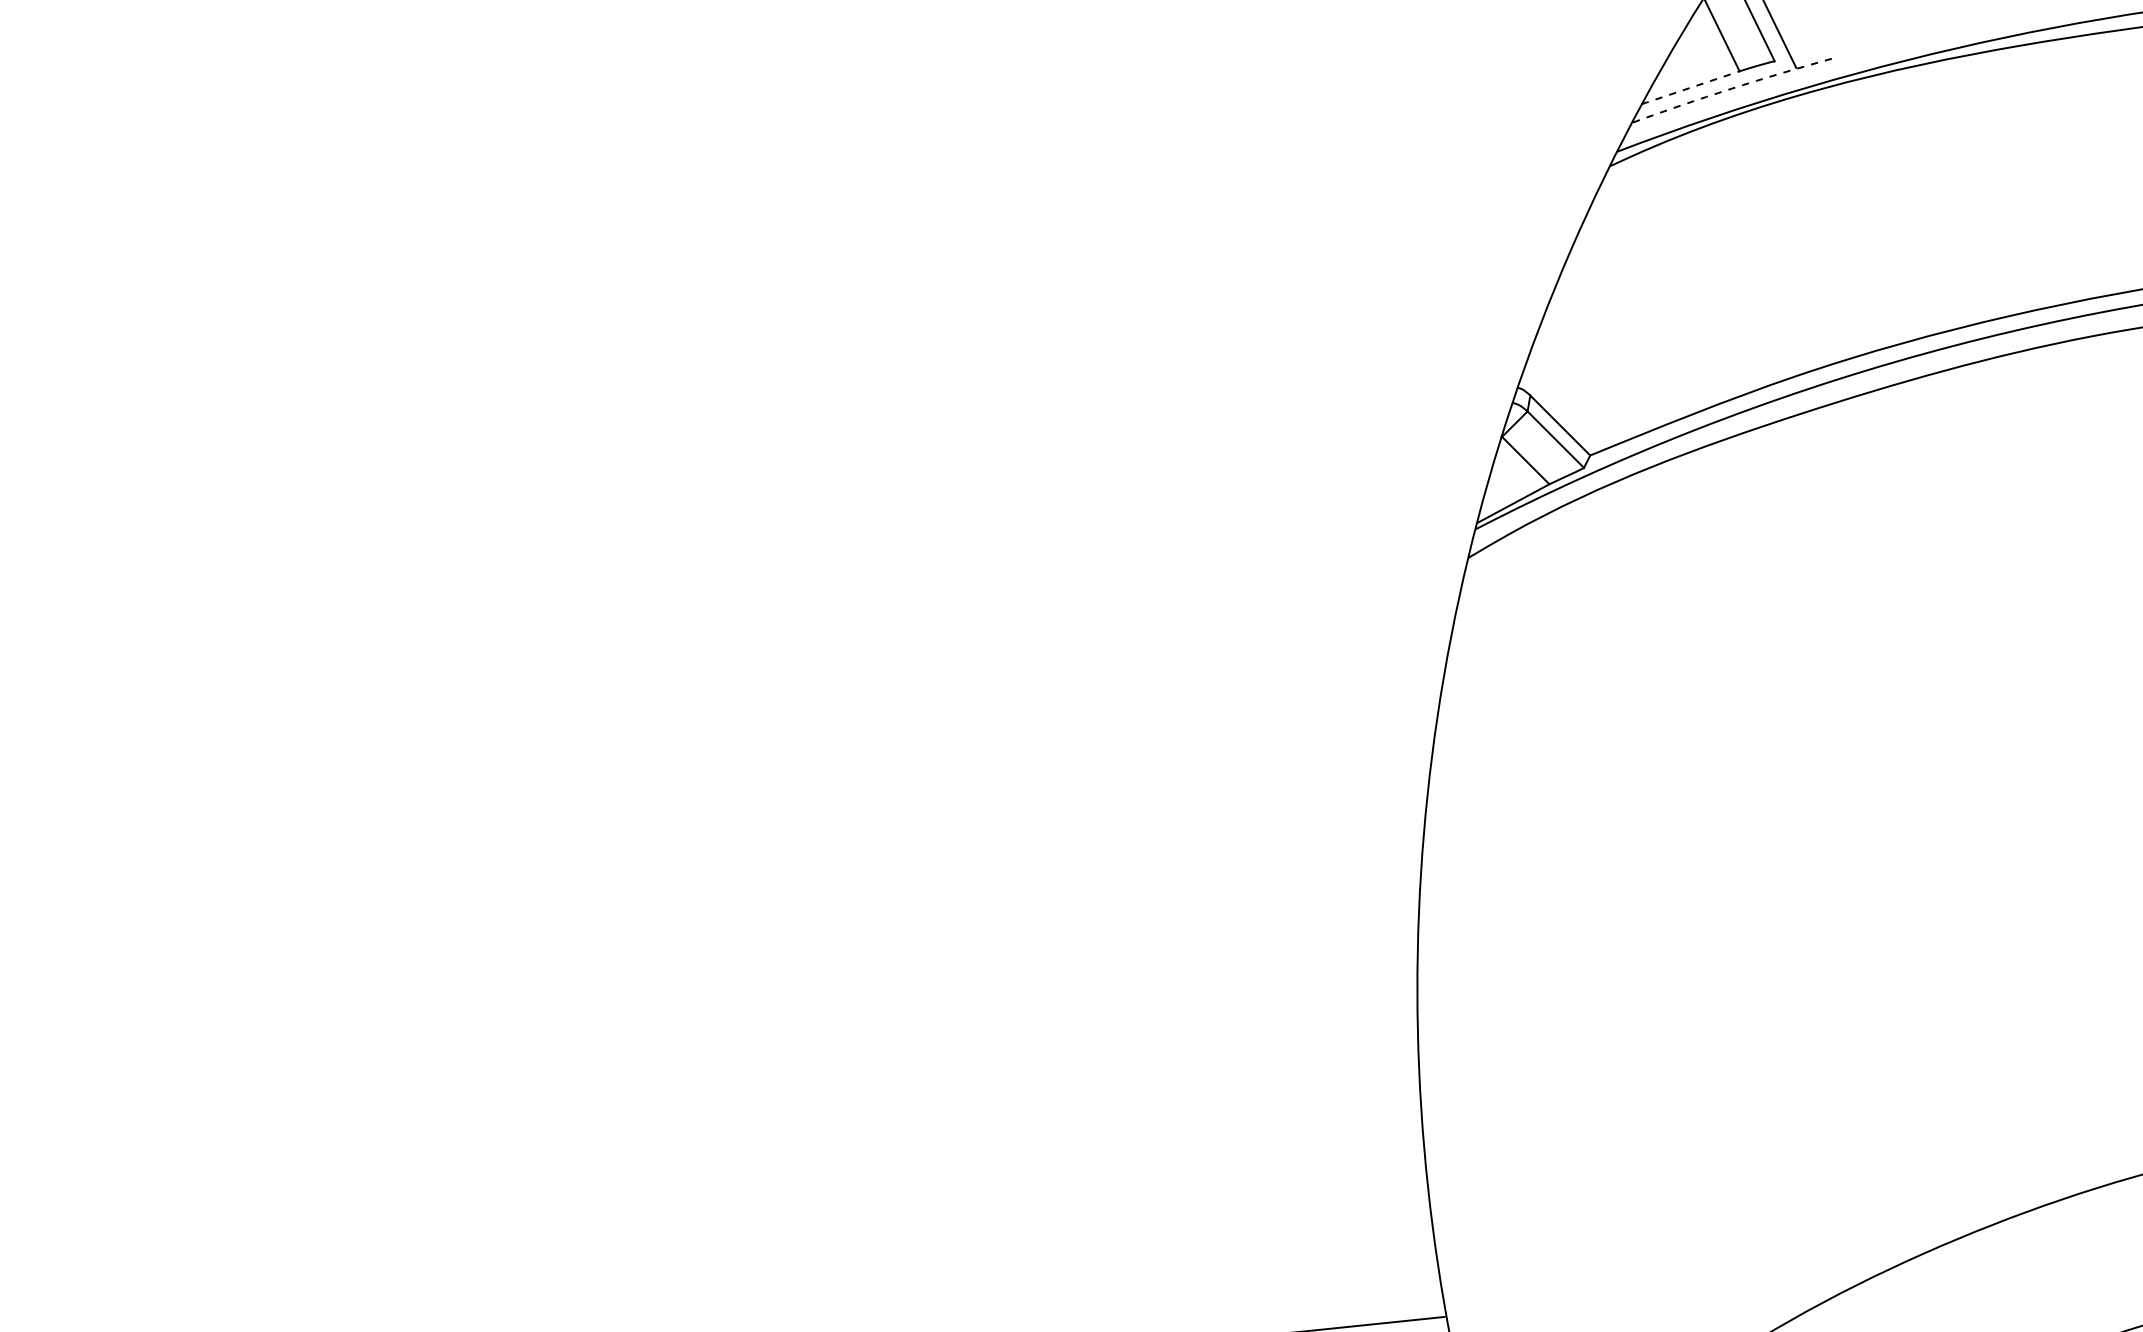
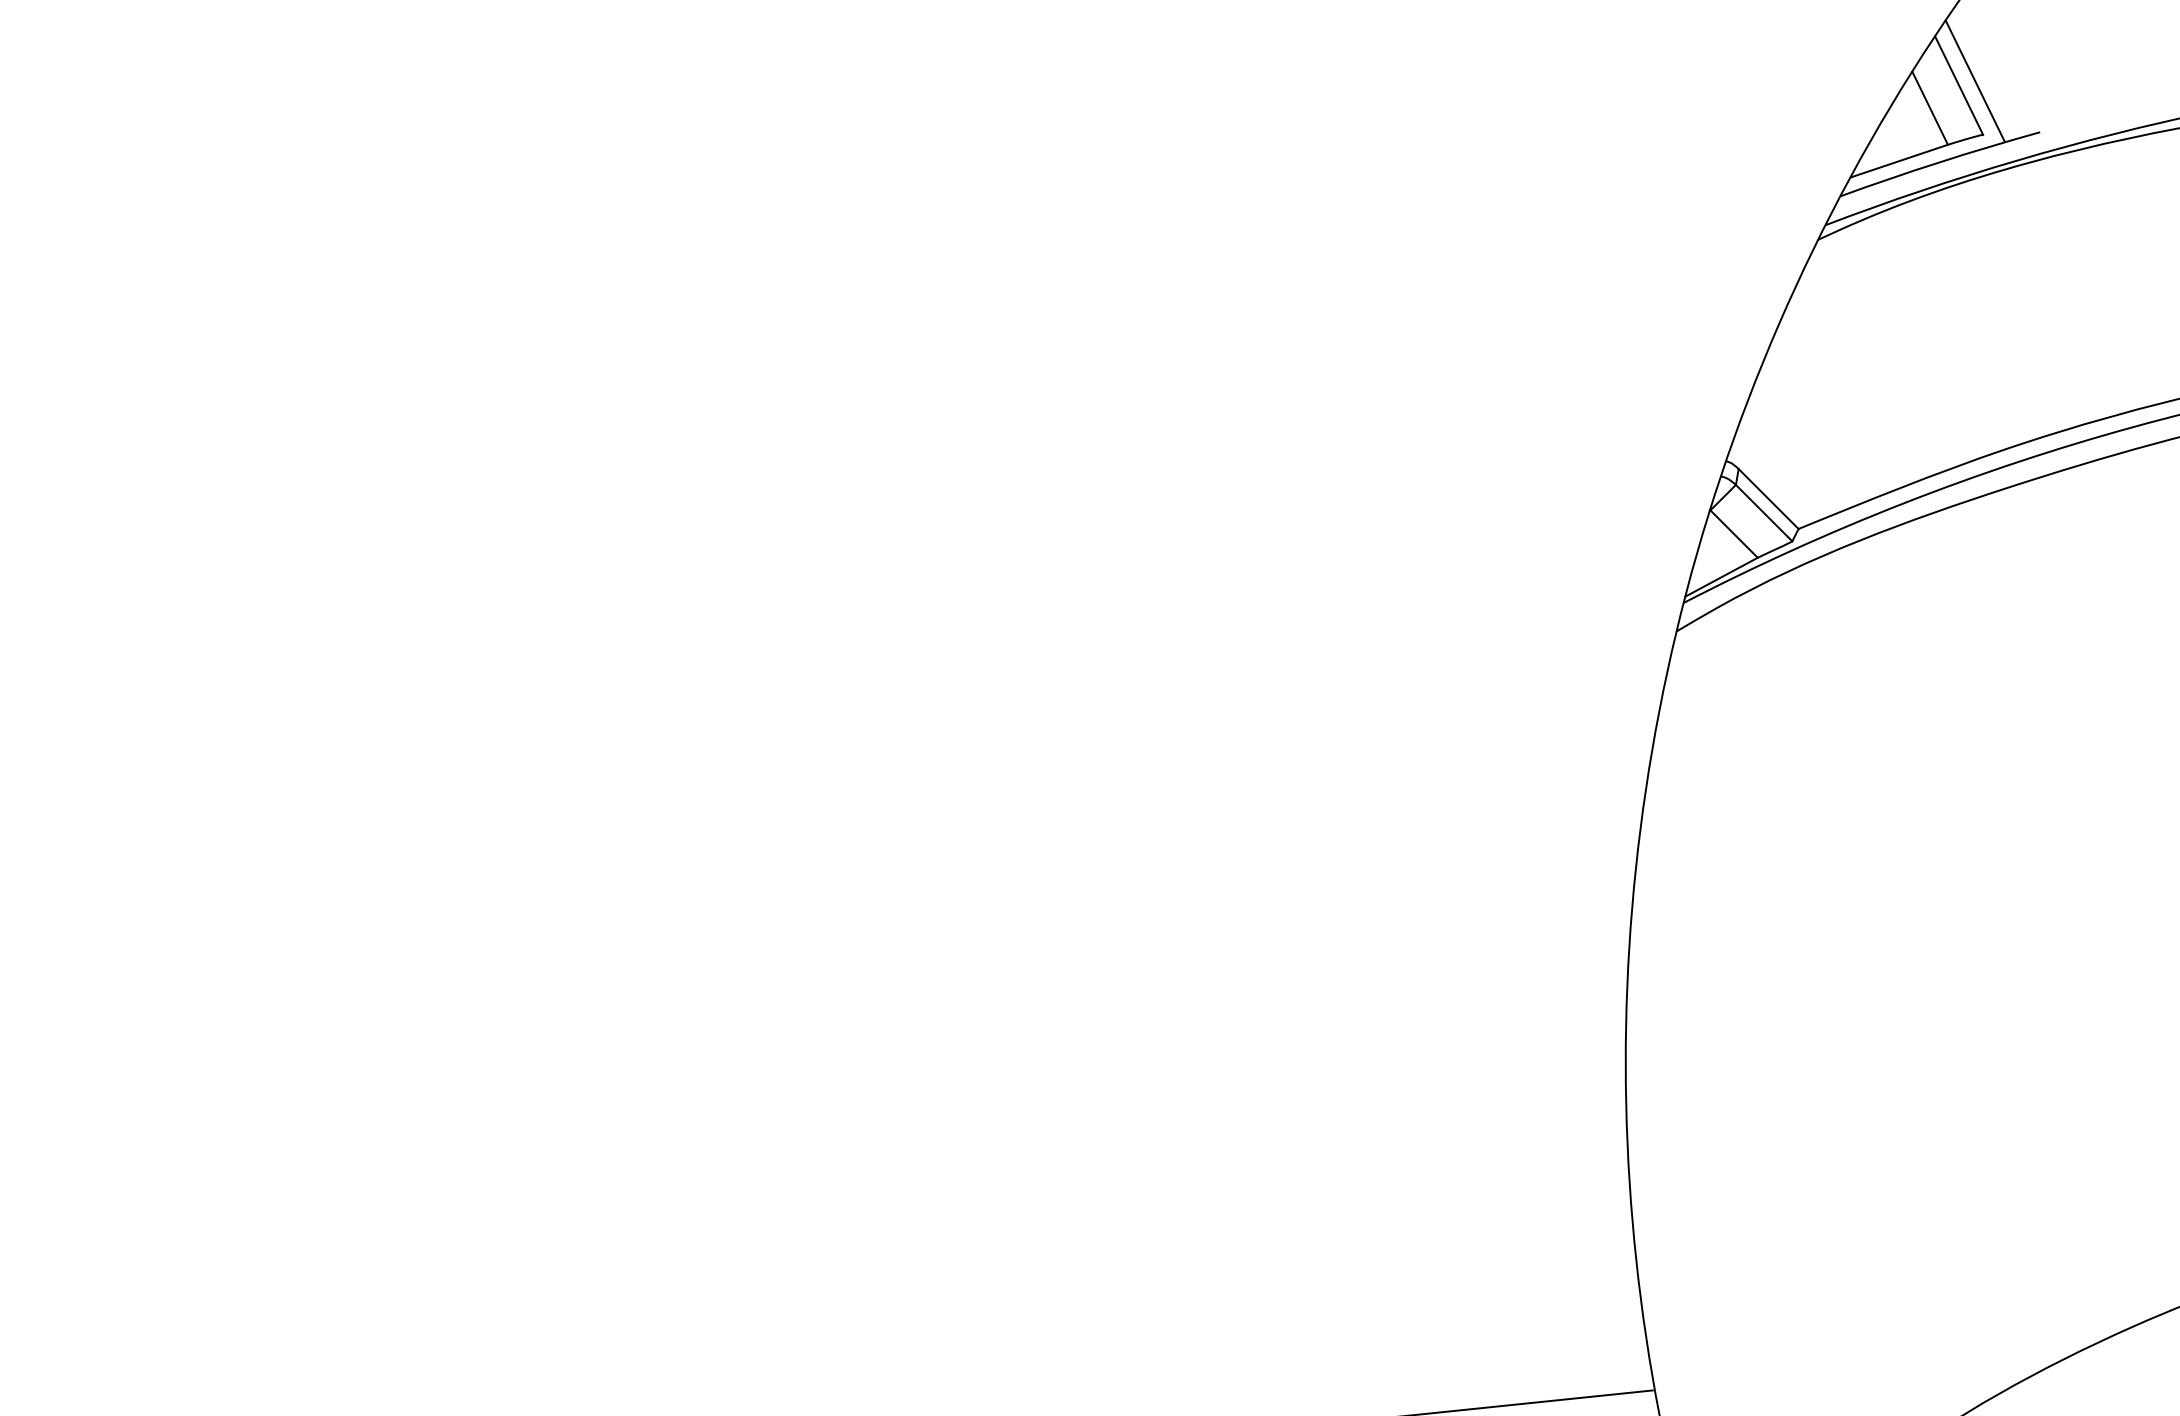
line: (1690, 88) -> (1898, 161), dashed -> solid
arc: (1731, 89) -> (1939, 162), dashed -> solid

